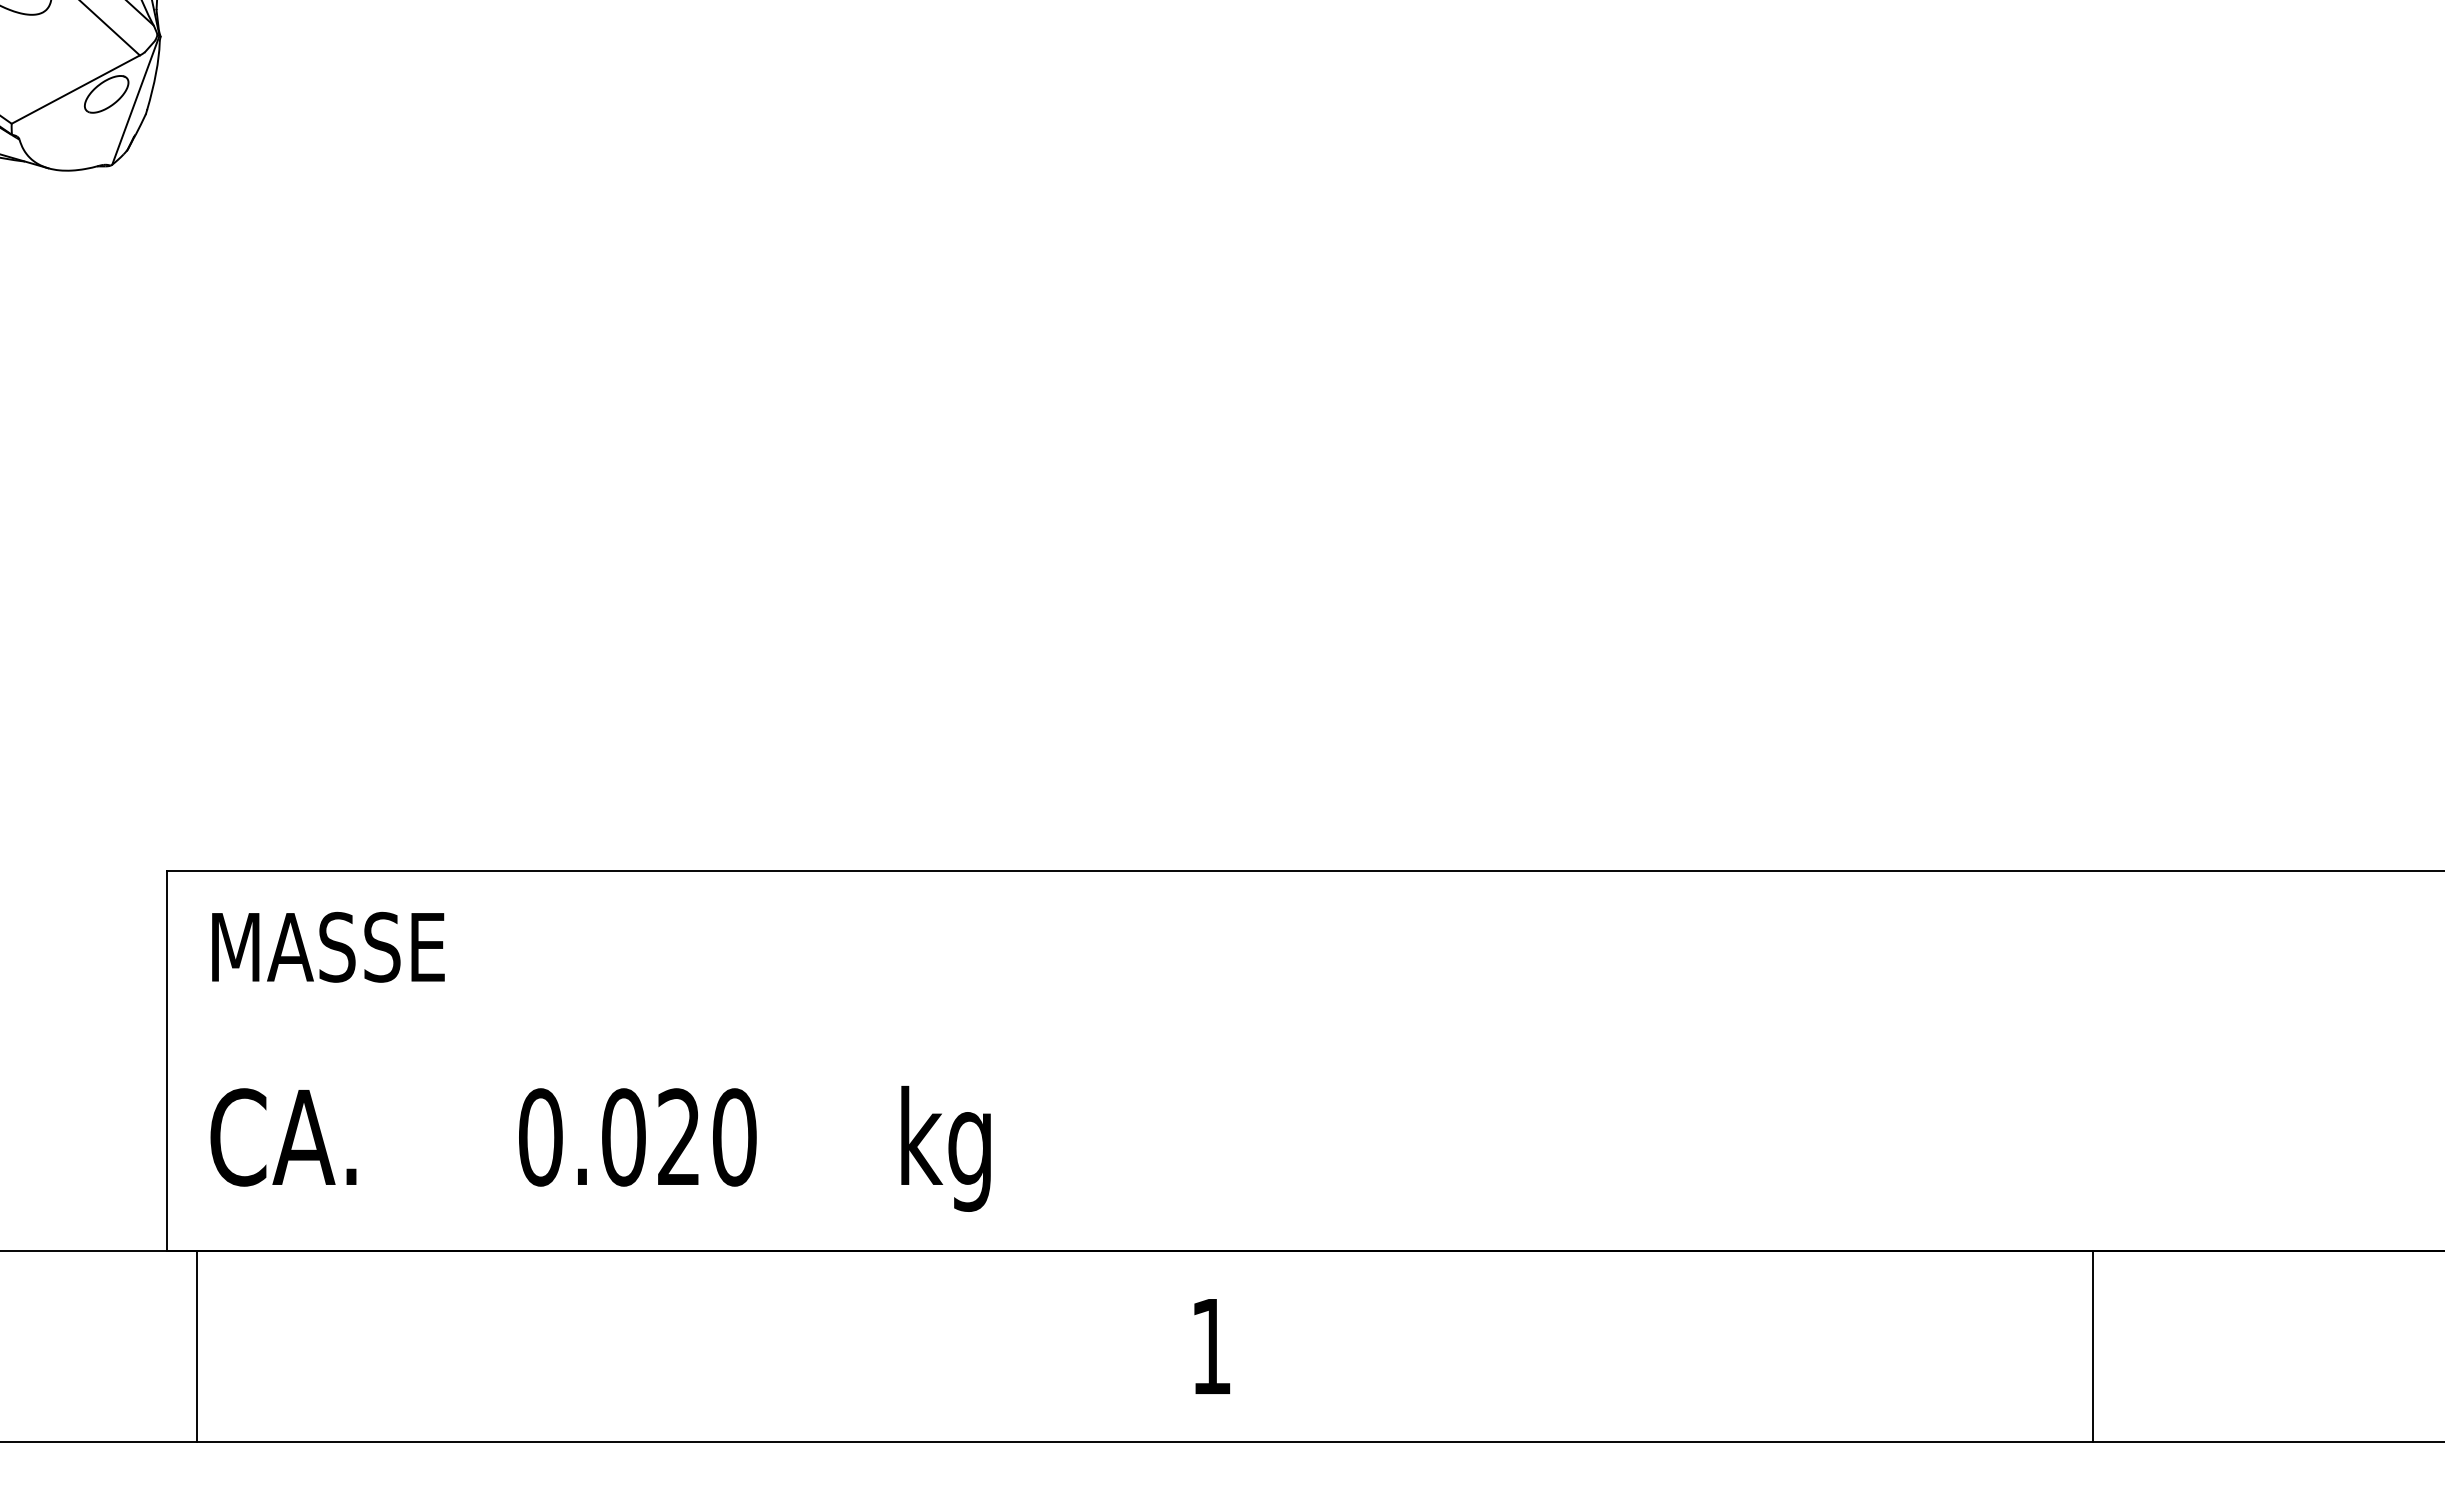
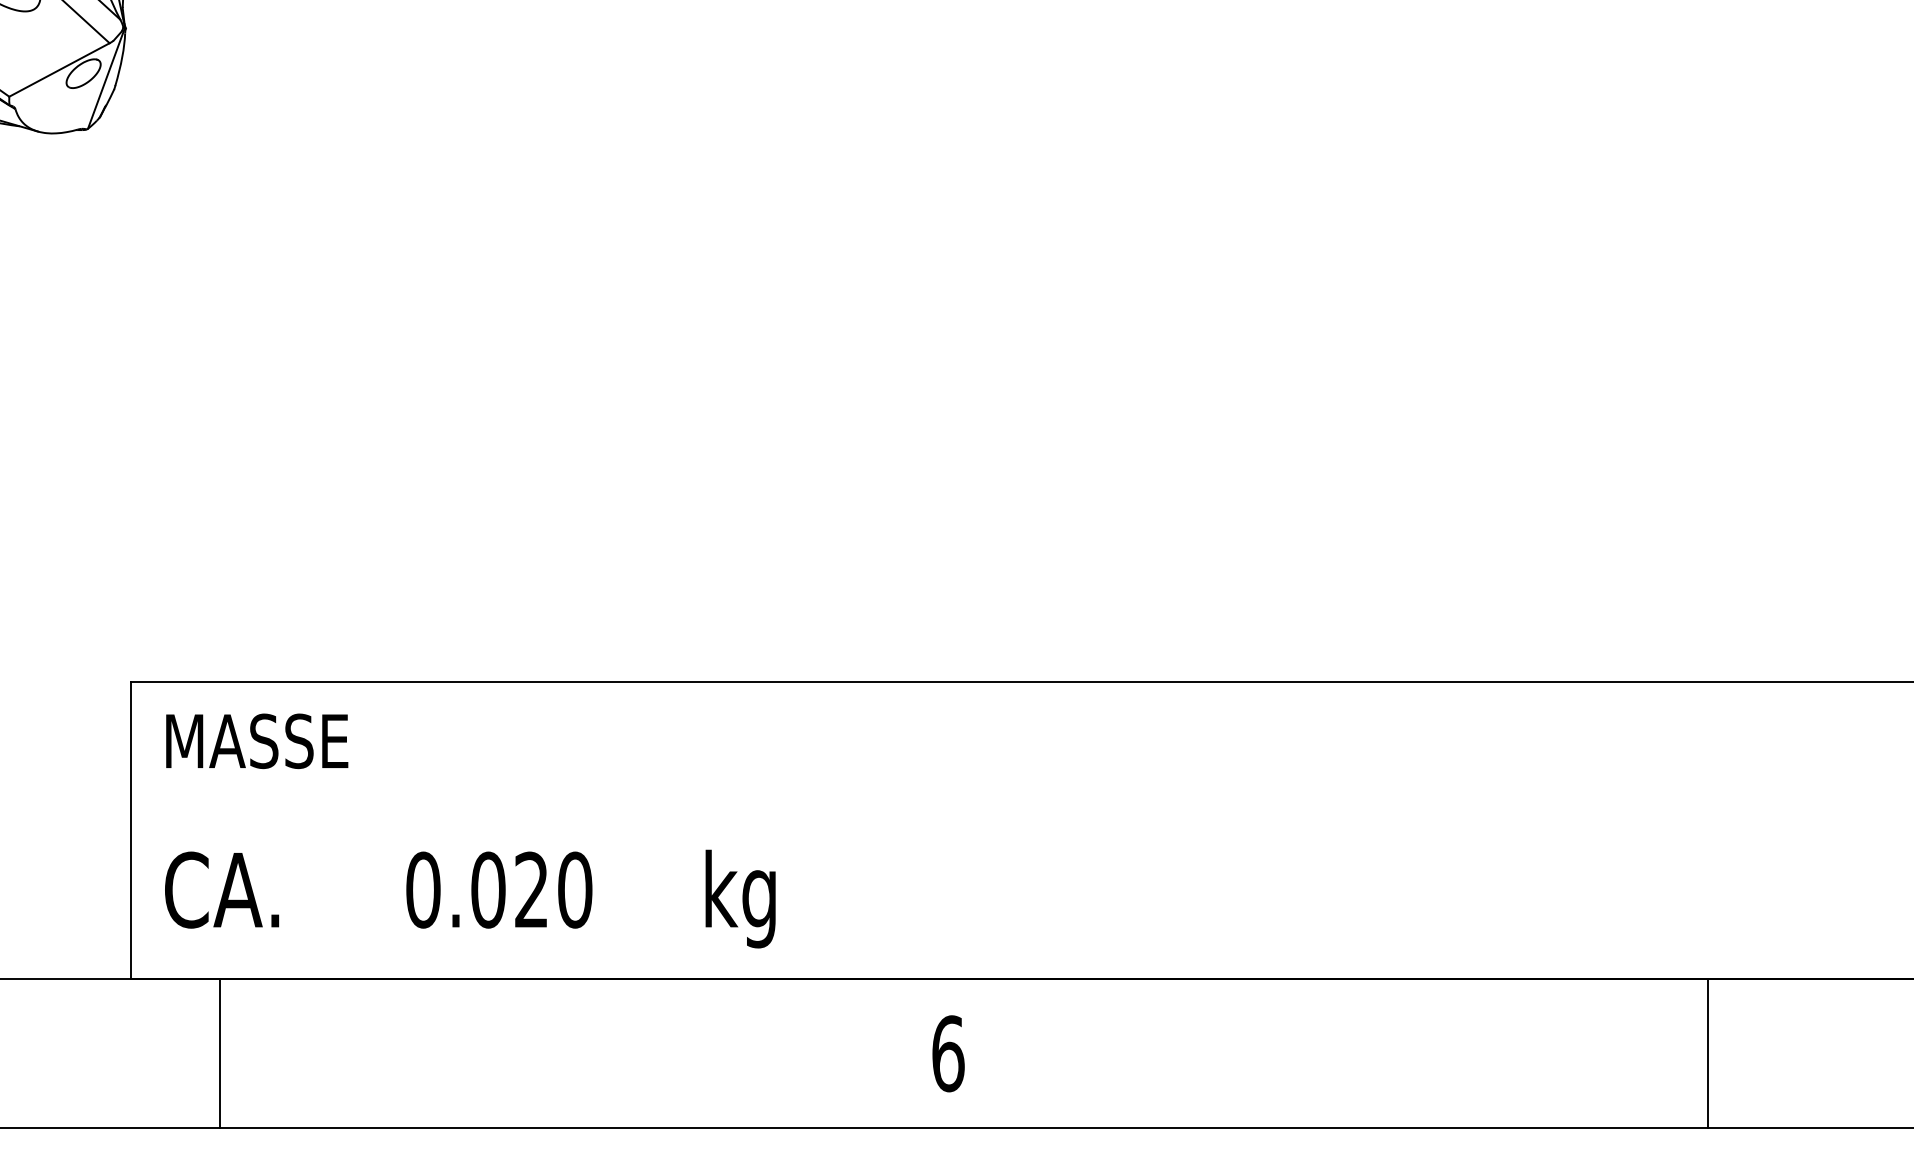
line: (197, 1346) -> (220, 1053), moved
text: (1211, 1346) -> (948, 1053), 1 -> 6
line: (2093, 1346) -> (1708, 1053), moved

